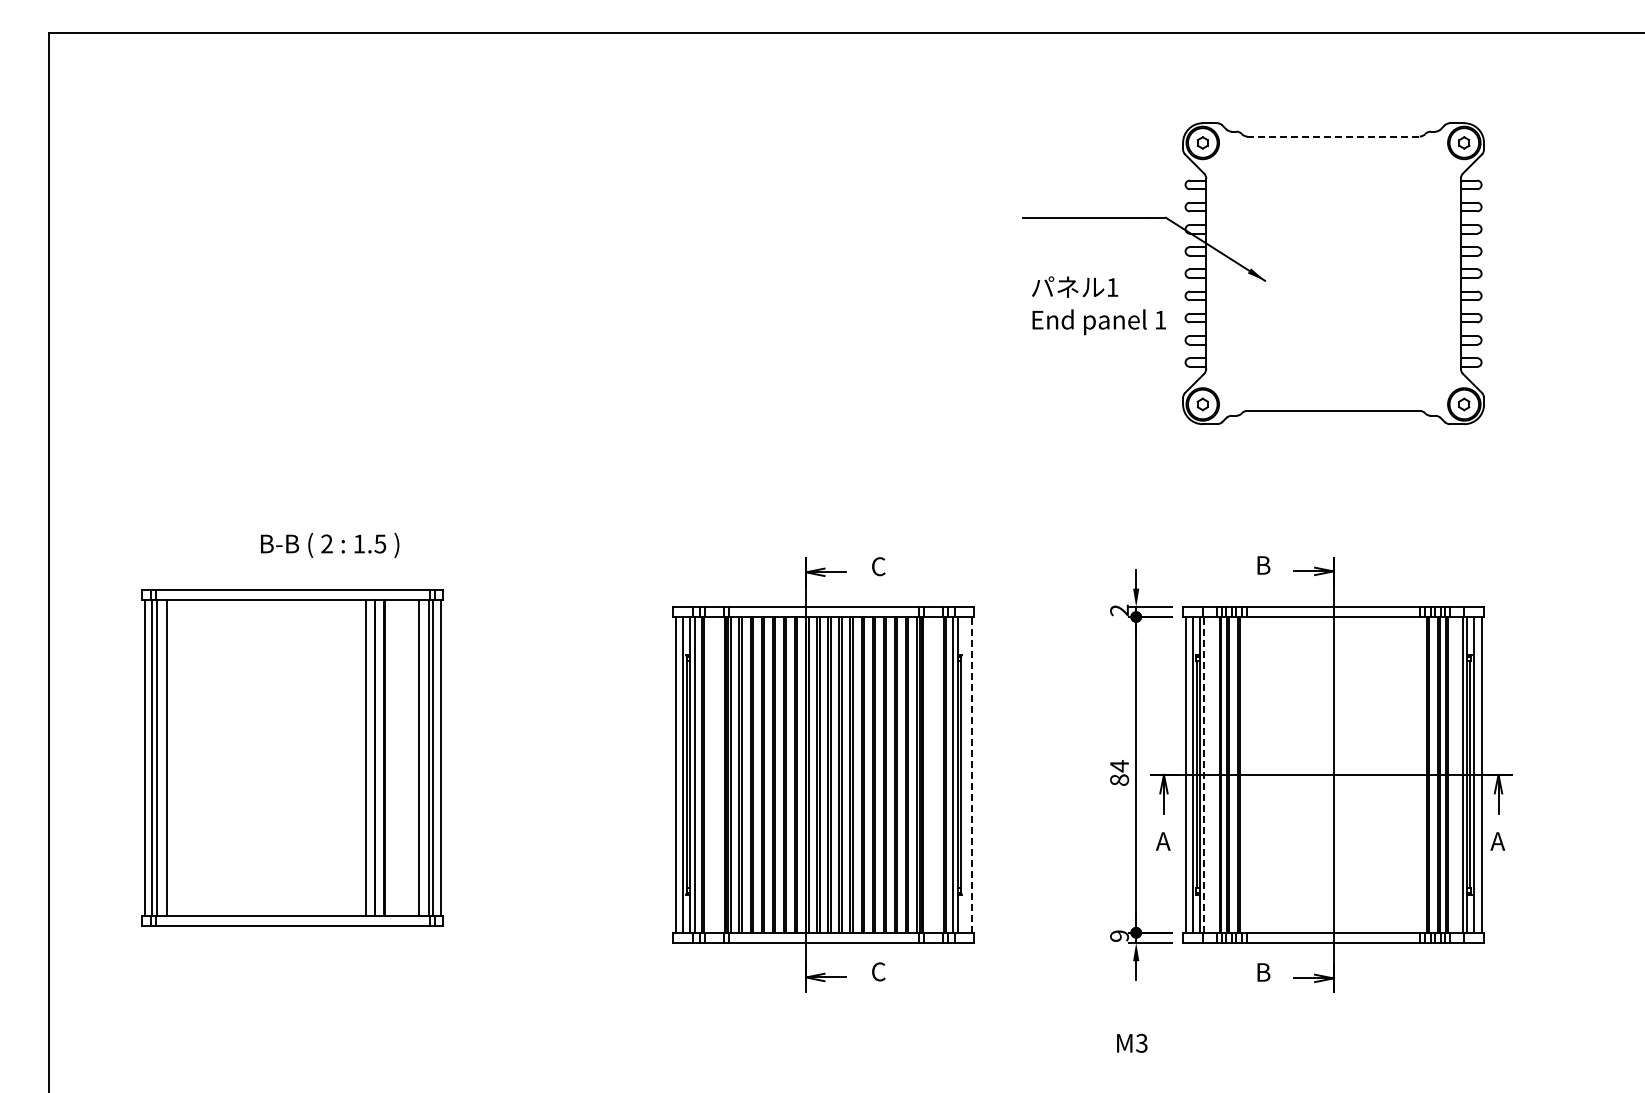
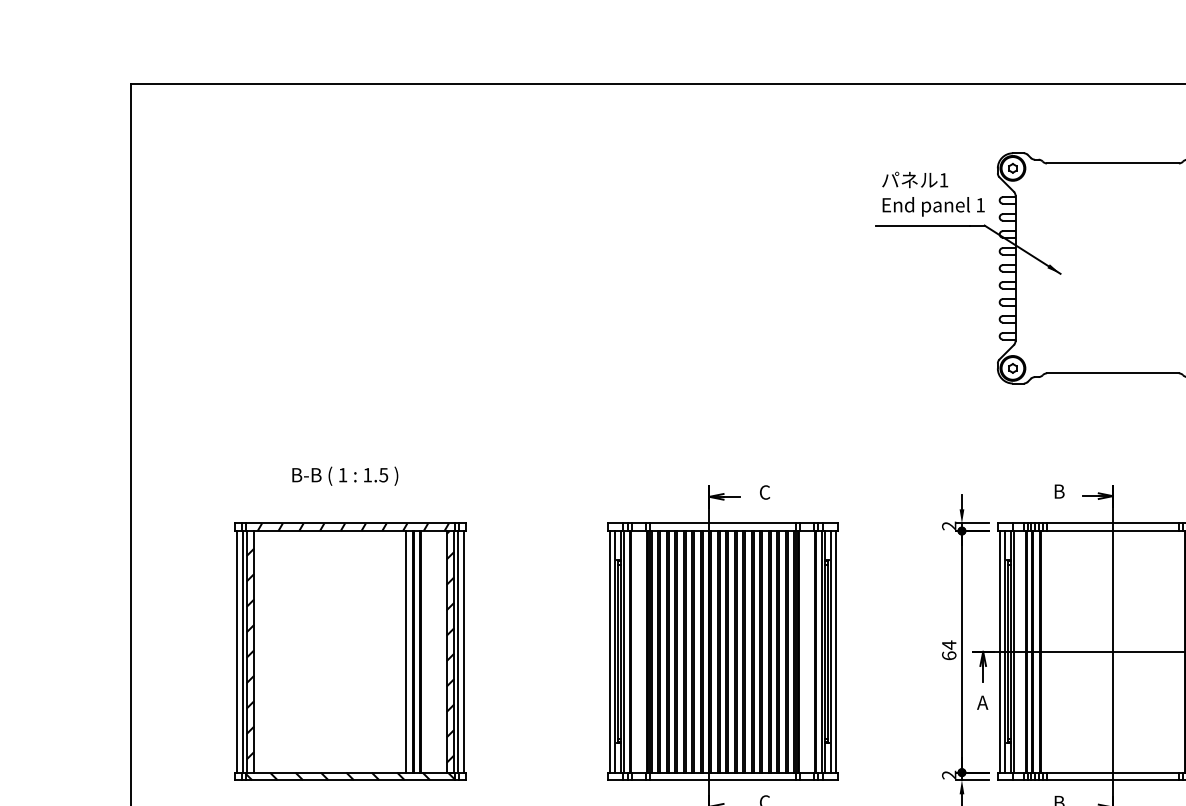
line: (1334, 136) -> (1113, 163), dashed -> solid
text: (1098, 305) -> (933, 194), moved
text: (326, 543) -> (342, 474), 2 -> 1
part: (292, 757) -> (350, 651), moved
line: (964, 774) -> (830, 651), added
line: (971, 774) -> (835, 651), dashed -> solid
line: (1204, 774) -> (1014, 651), dashed -> solid
text: (1119, 779) -> (949, 655), 84 -> 64
text: (1119, 935) -> (949, 774), 9 -> 2

